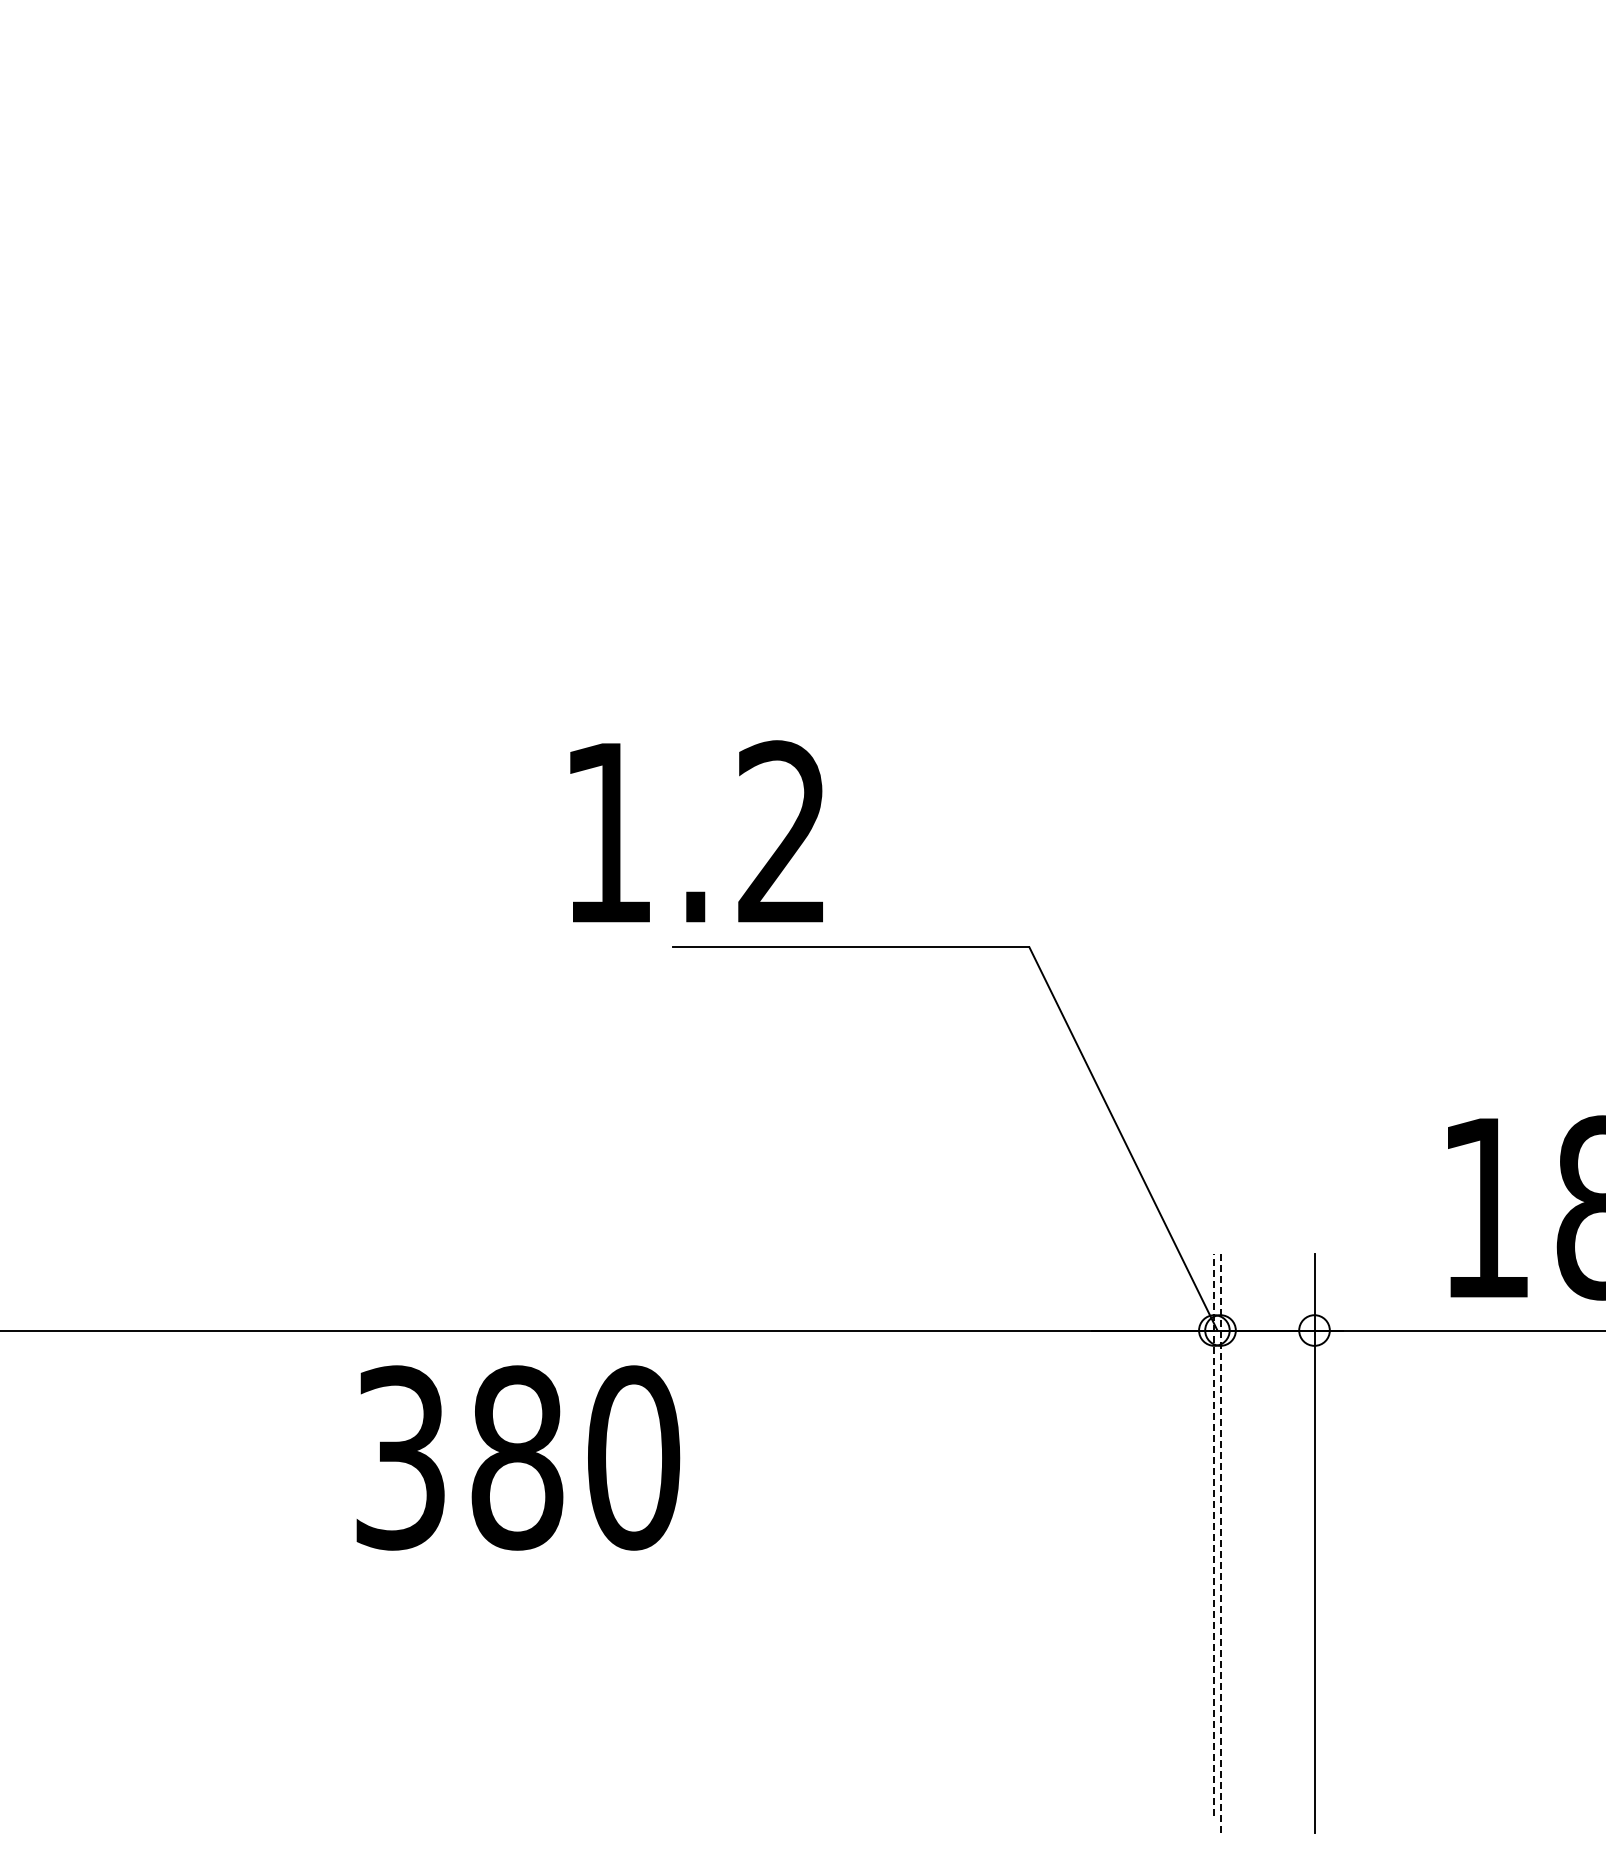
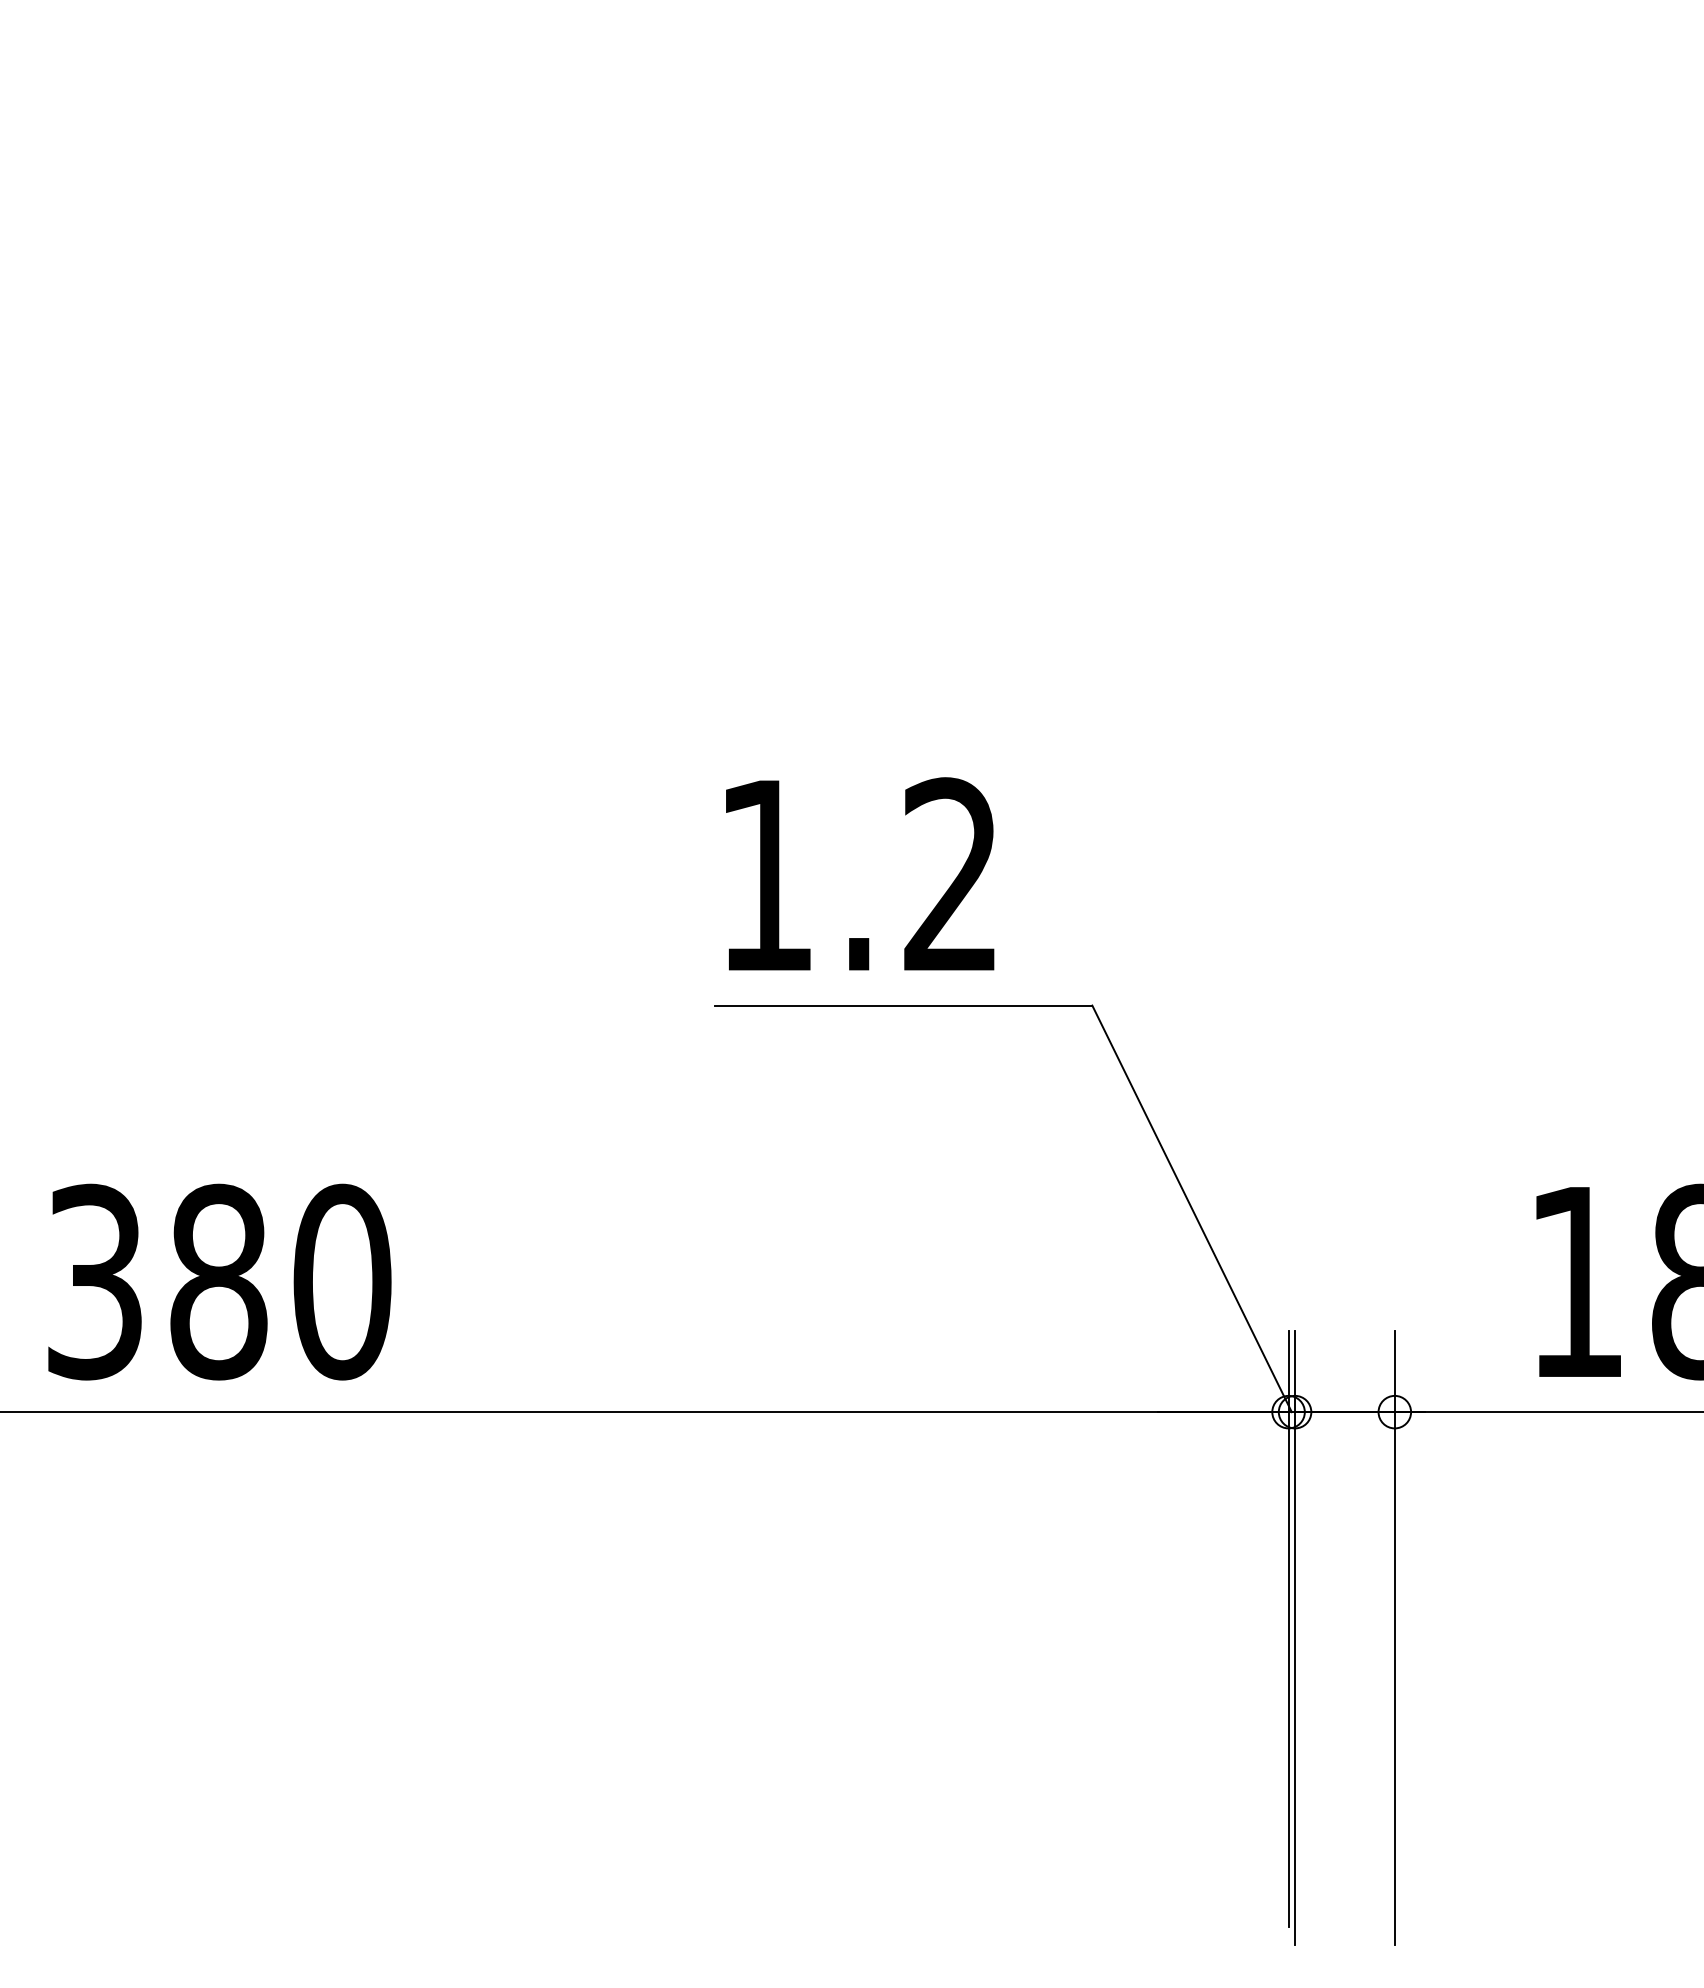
text: (696, 831) -> (859, 874), moved
text: (518, 1457) -> (220, 1281), moved
line: (1214, 1534) -> (1288, 1628), dashed -> solid
line: (1220, 1542) -> (1295, 1637), dashed -> solid

